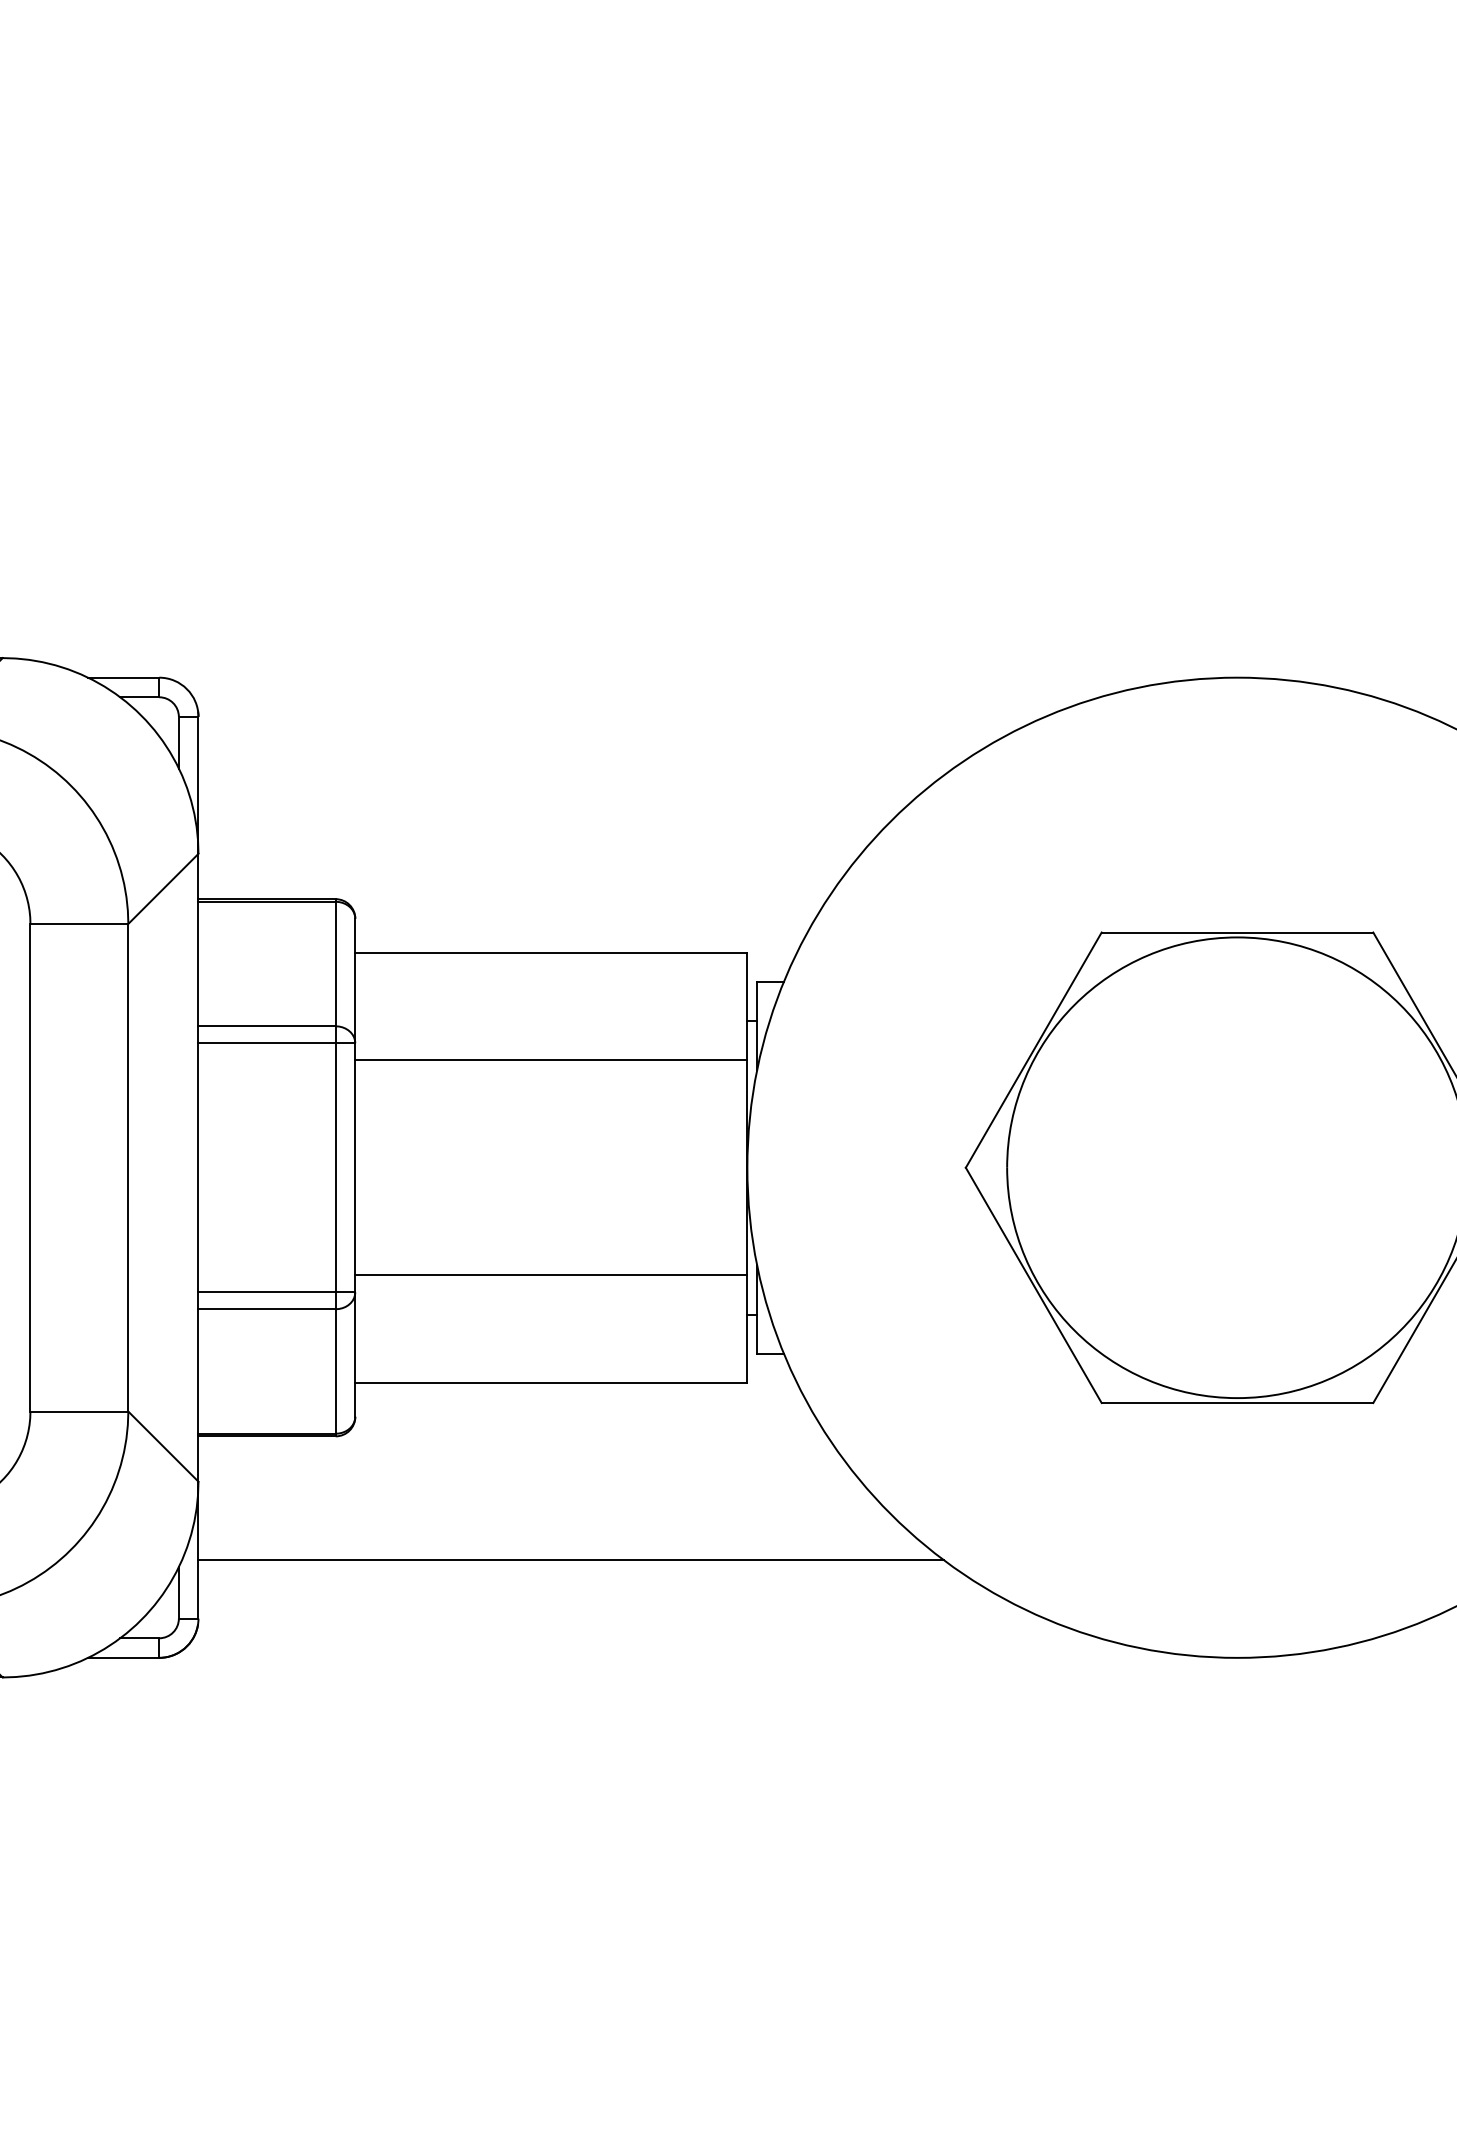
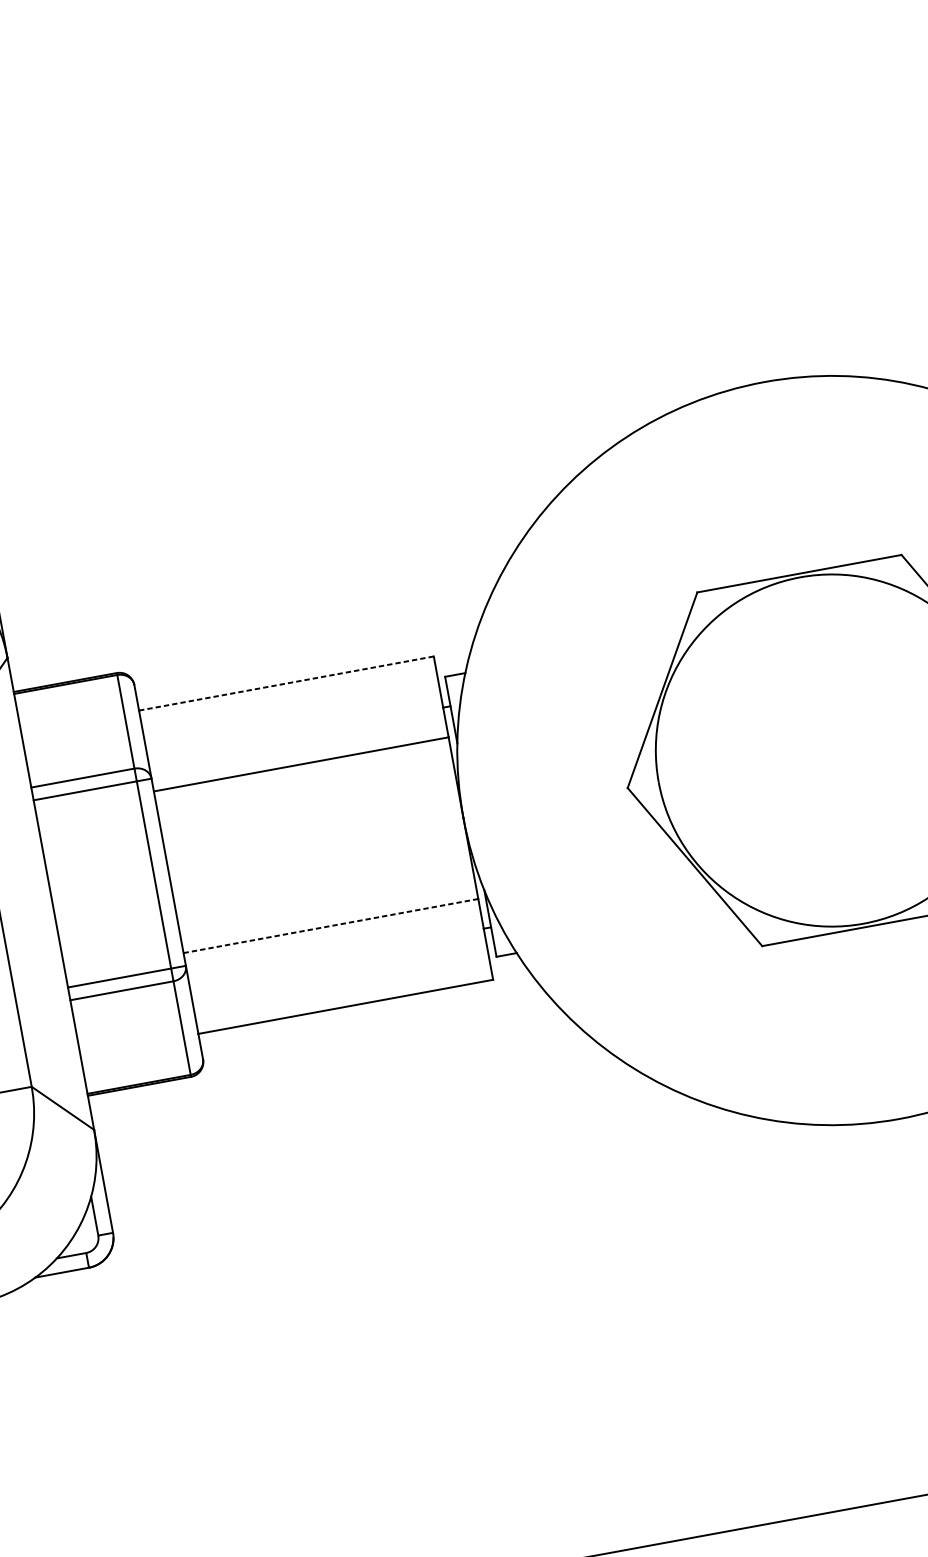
line: (551, 952) -> (286, 683), solid -> dashed
line: (551, 1275) -> (331, 926), solid -> dashed
line: (570, 1559) -> (384, 1137), removed

